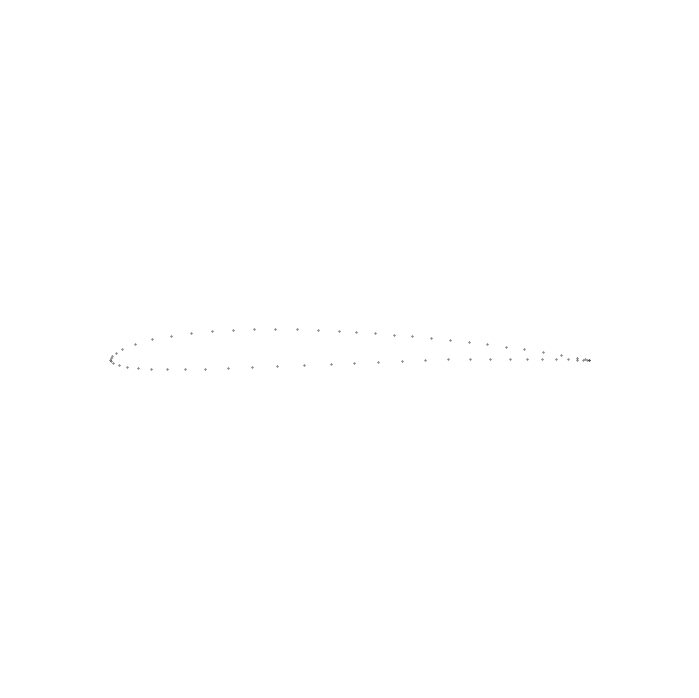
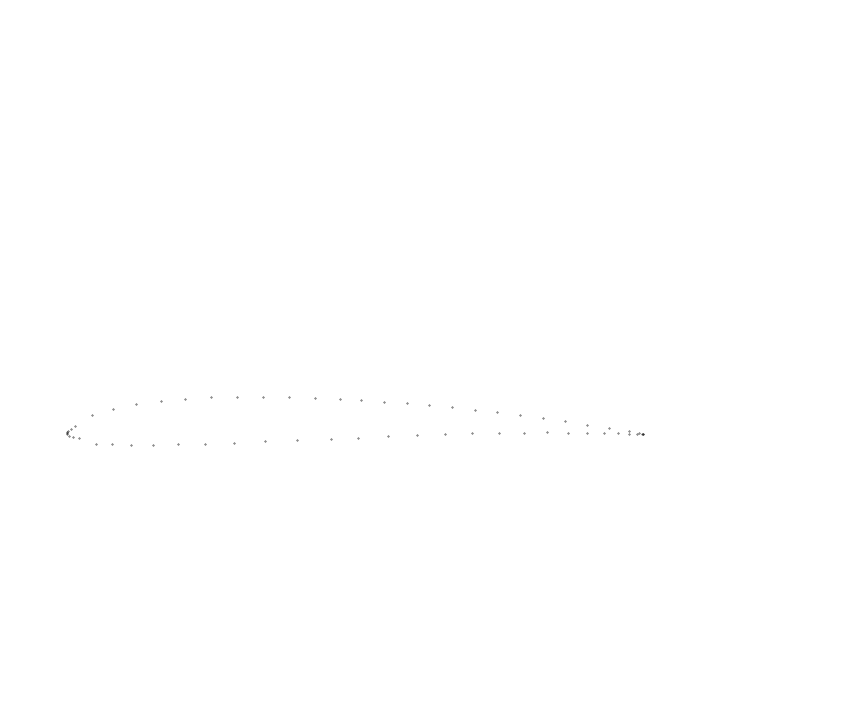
part: (118, 358) -> (72, 432), size x0.6

